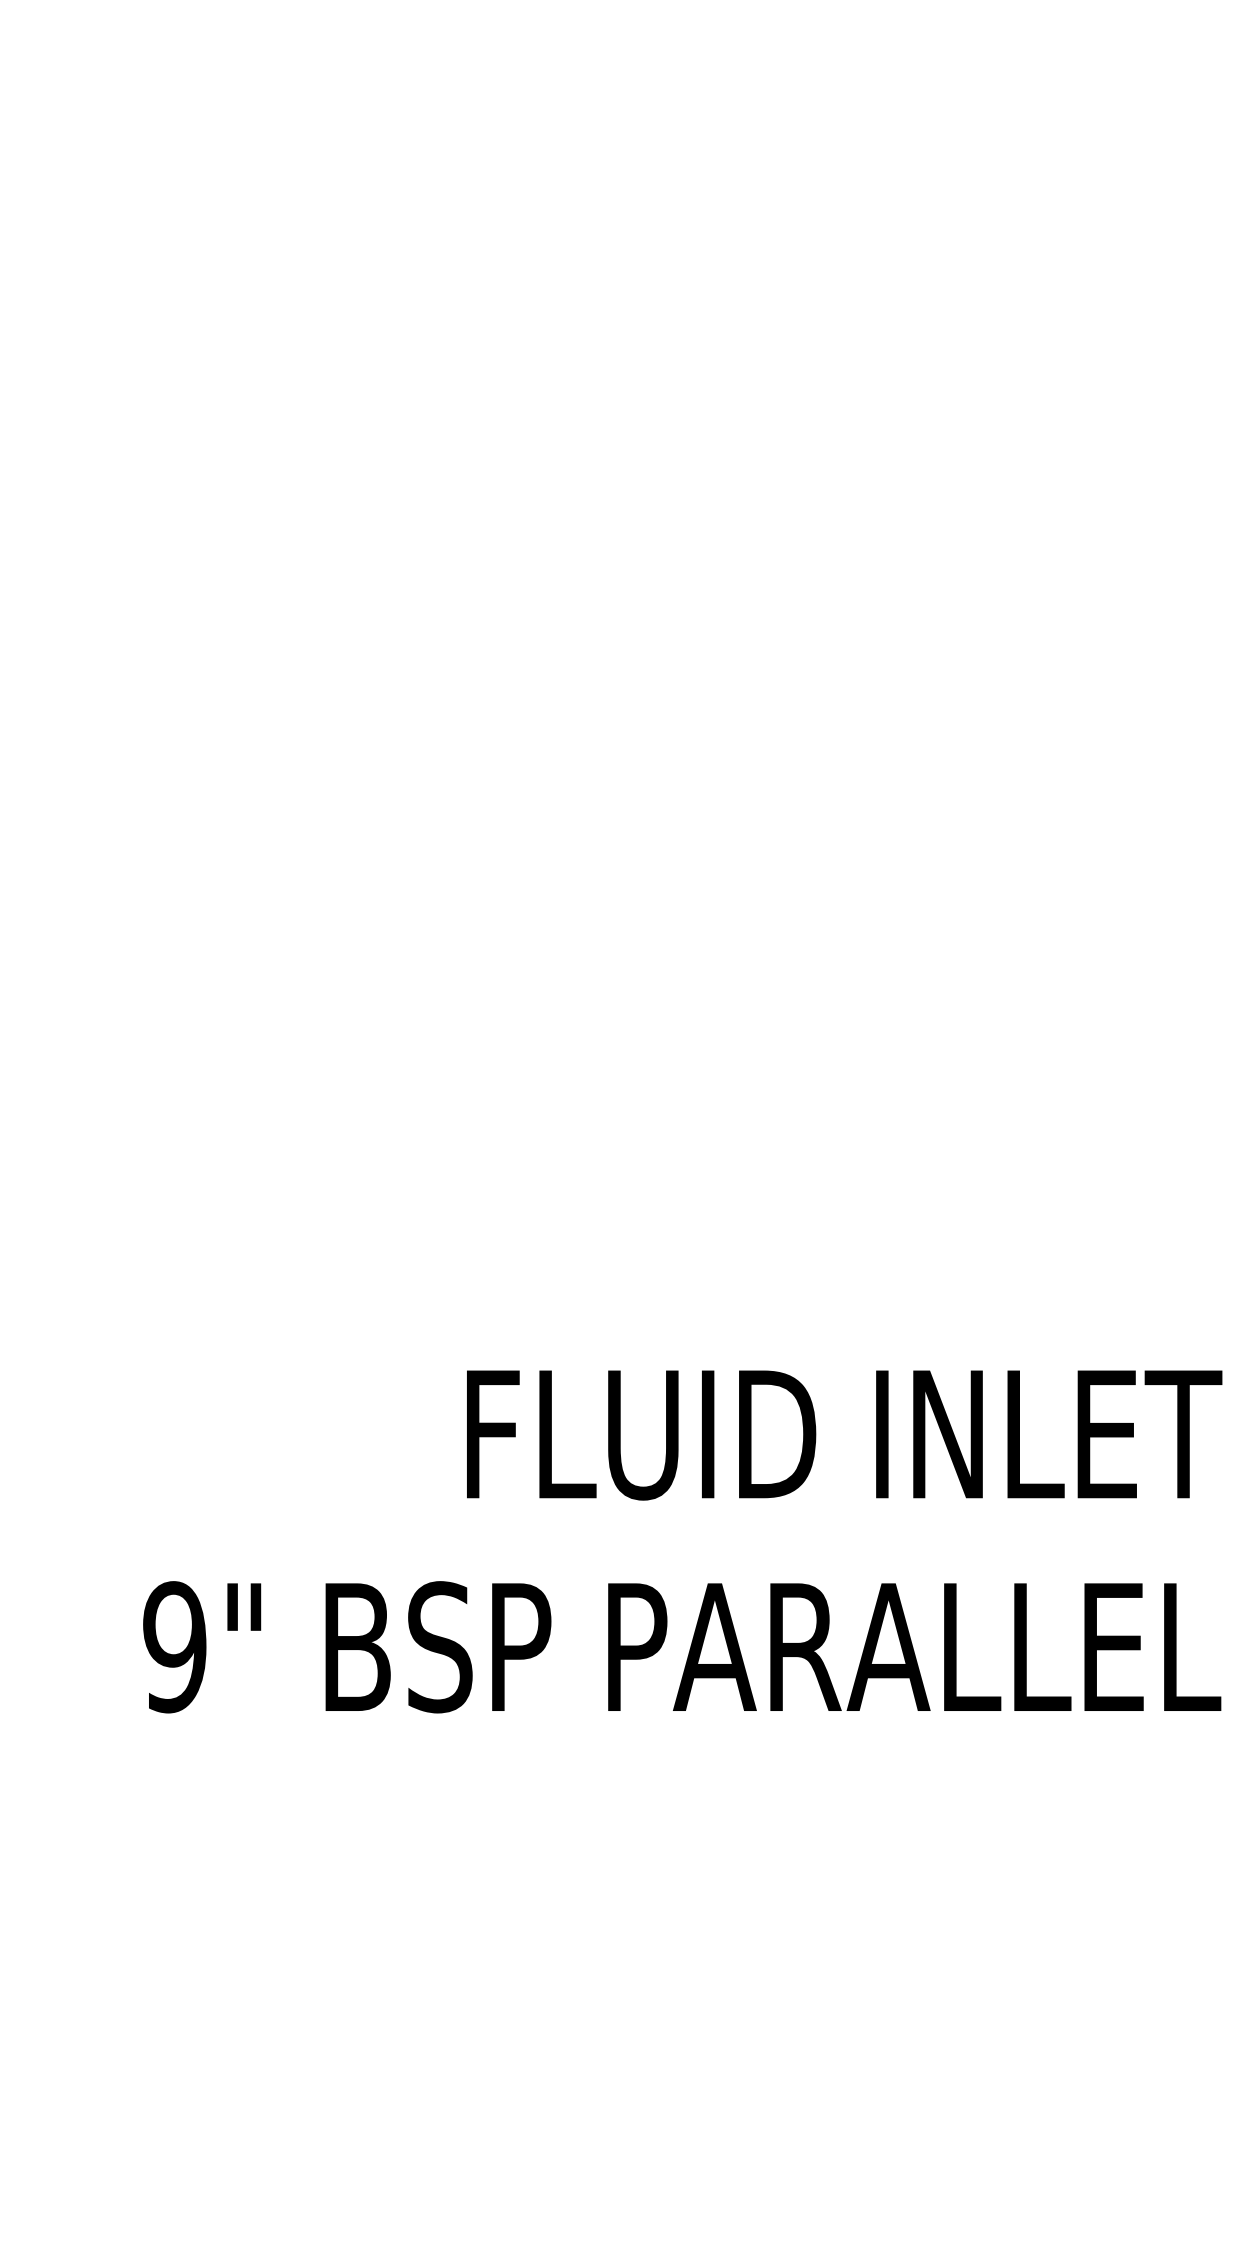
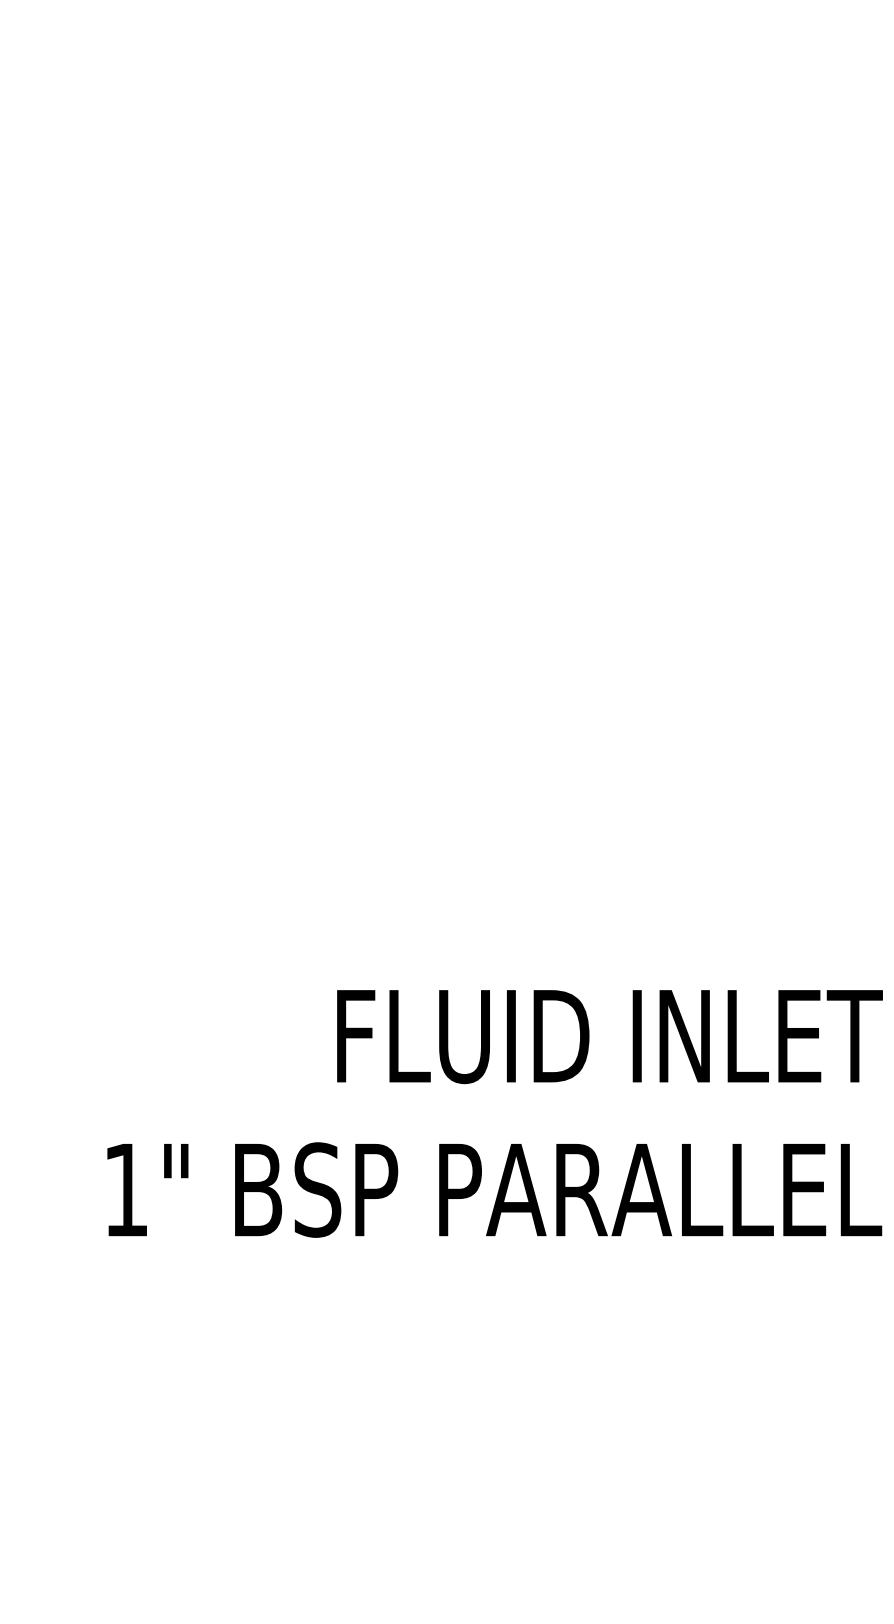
text: (174, 1647) -> (125, 1190), 9" -> 1"

